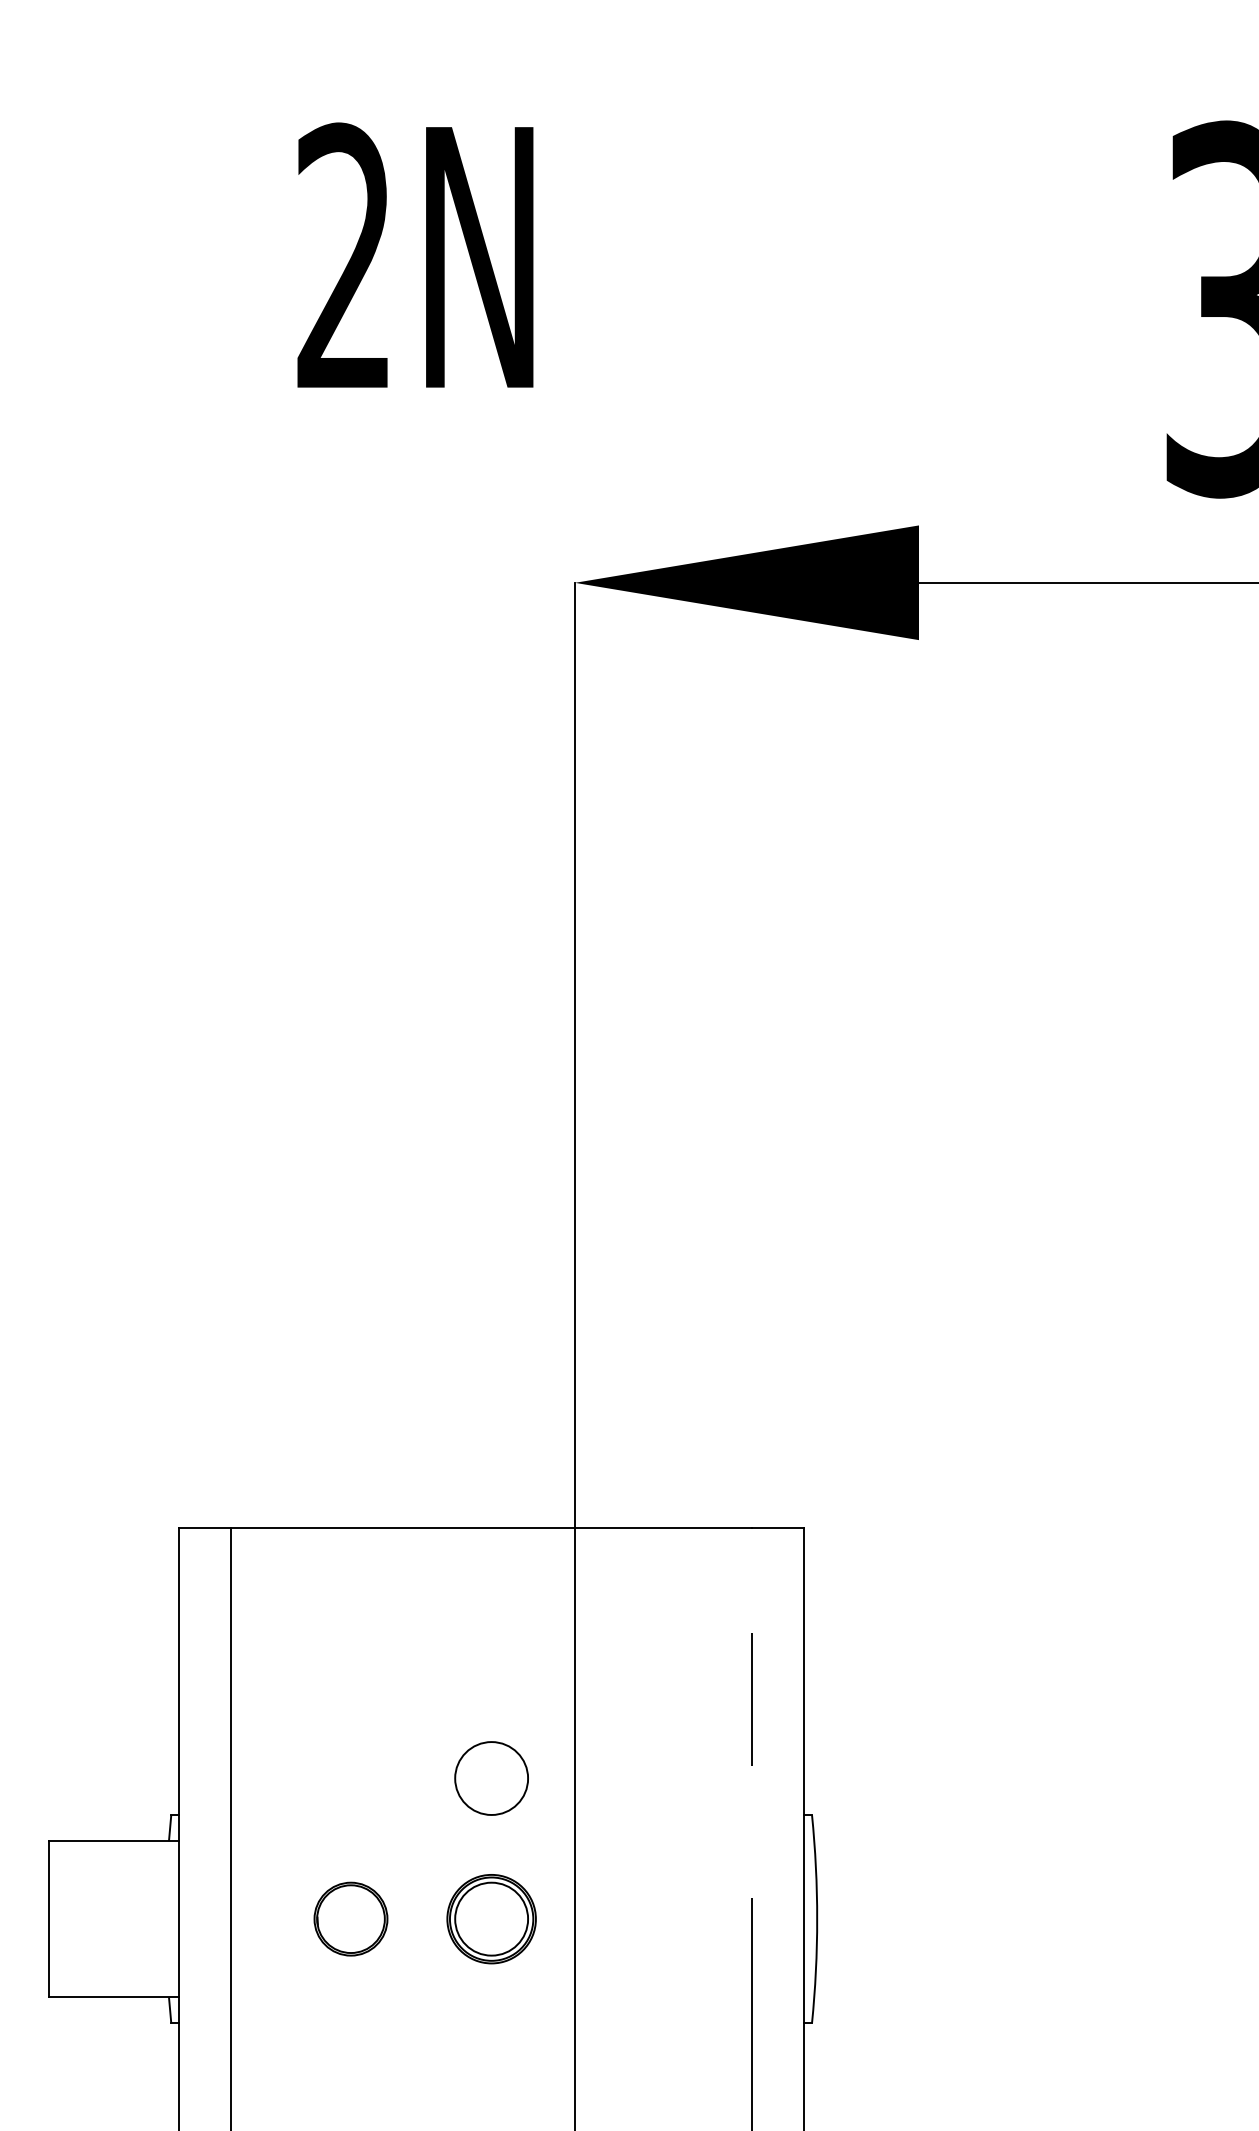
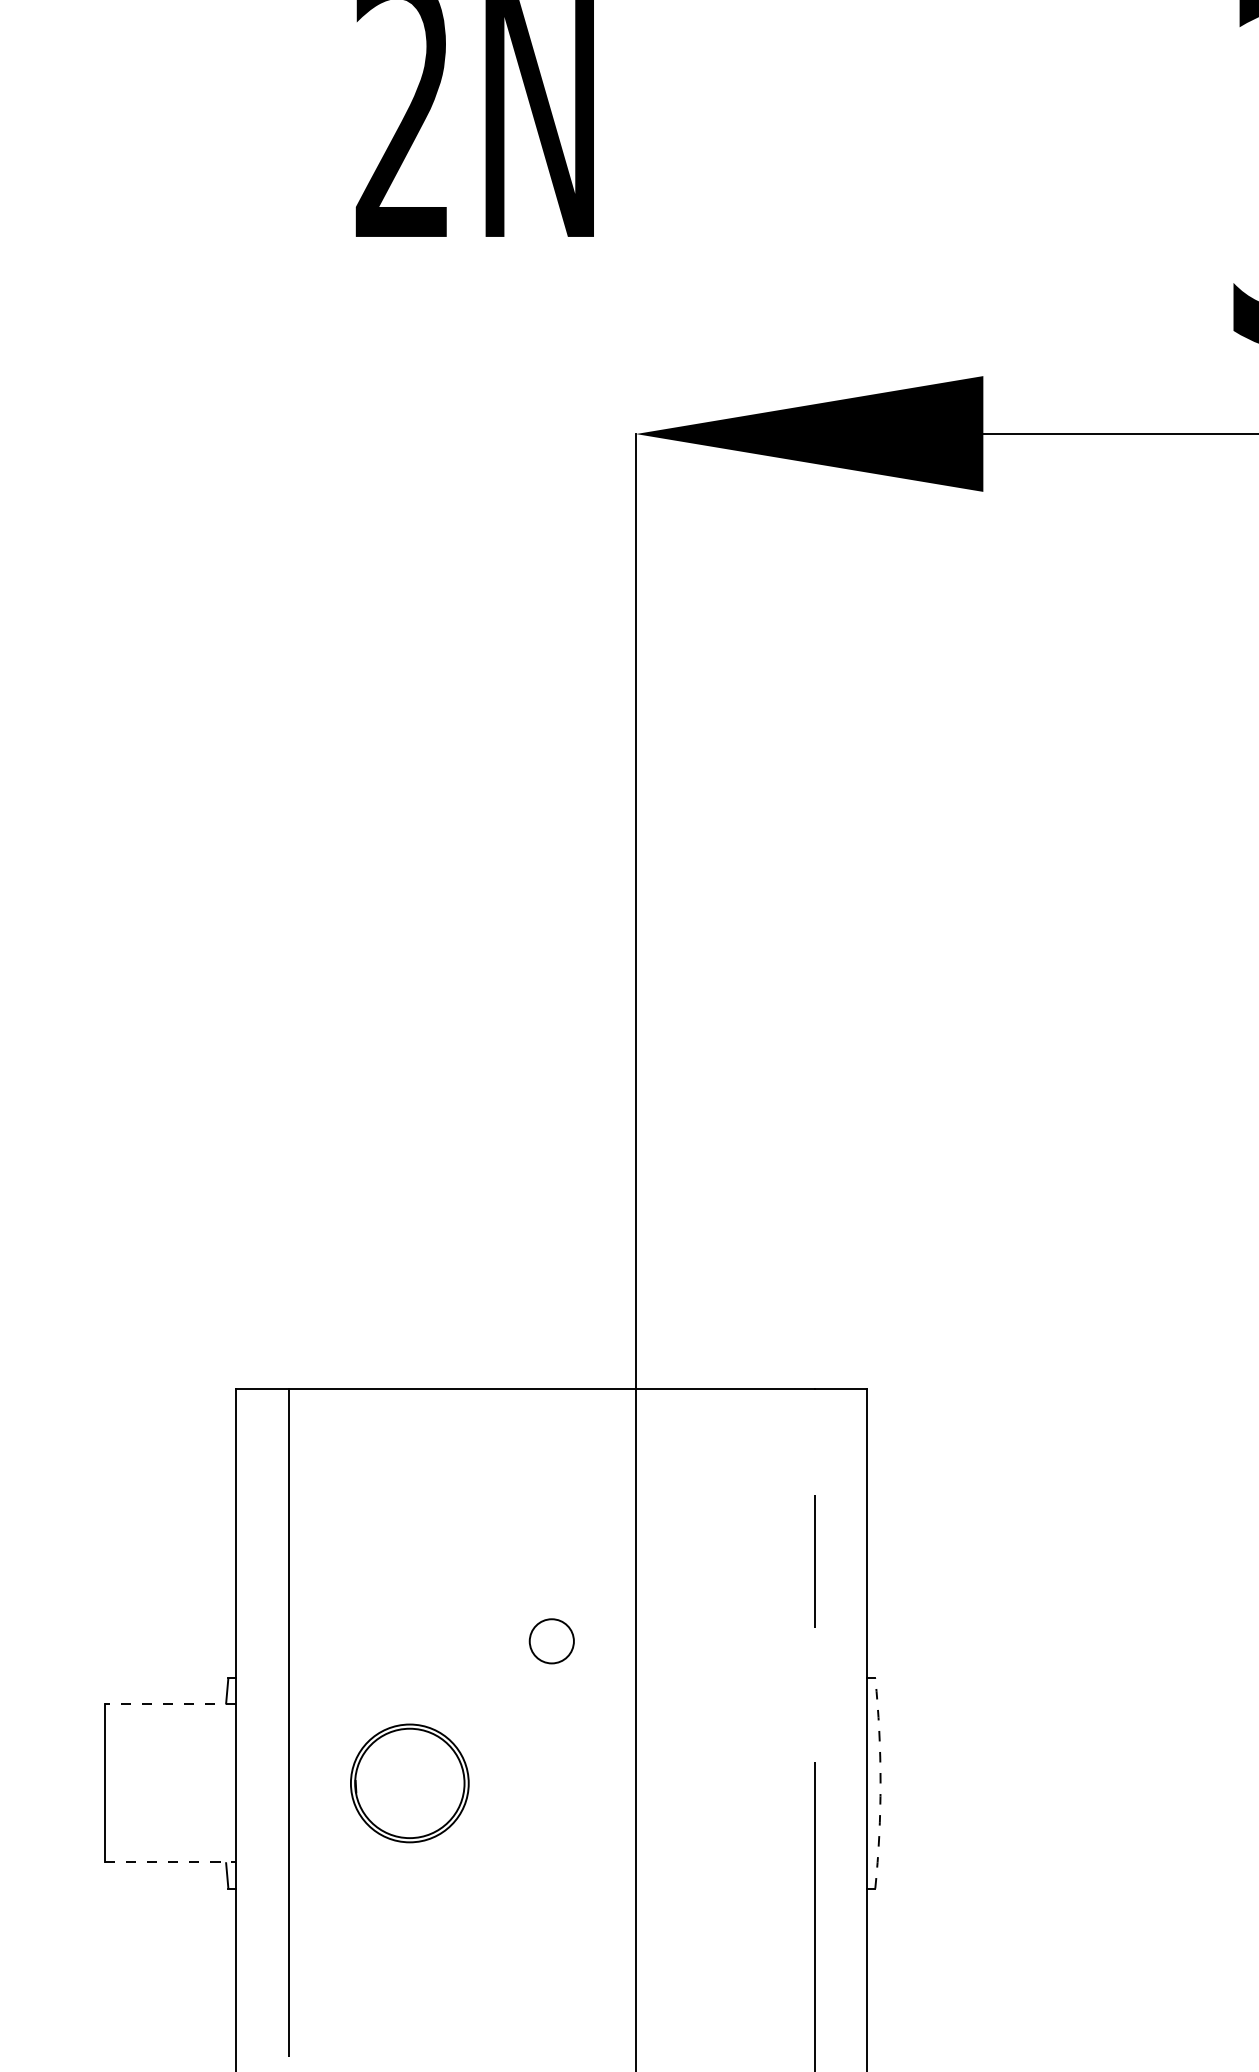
circle: (491, 1778) -> (551, 1641), size x0.6
line: (113, 1841) -> (170, 1704), solid -> dashed
part: (350, 1918) -> (409, 1782), size x1.6
part: (491, 1919) -> (551, 1783), removed
arc: (817, 1919) -> (880, 1783), solid -> dashed
line: (114, 1997) -> (171, 1862), solid -> dashed

